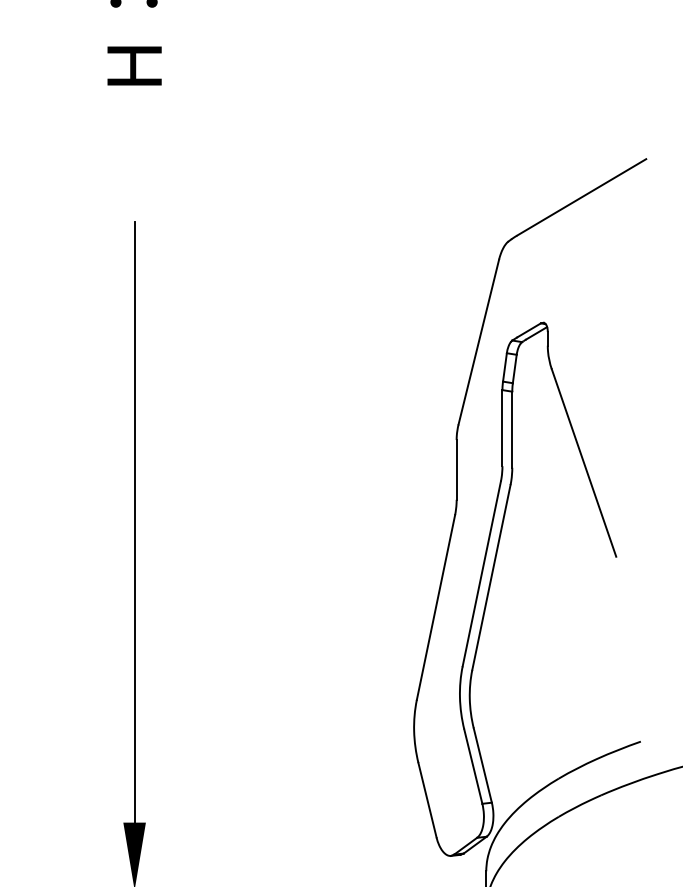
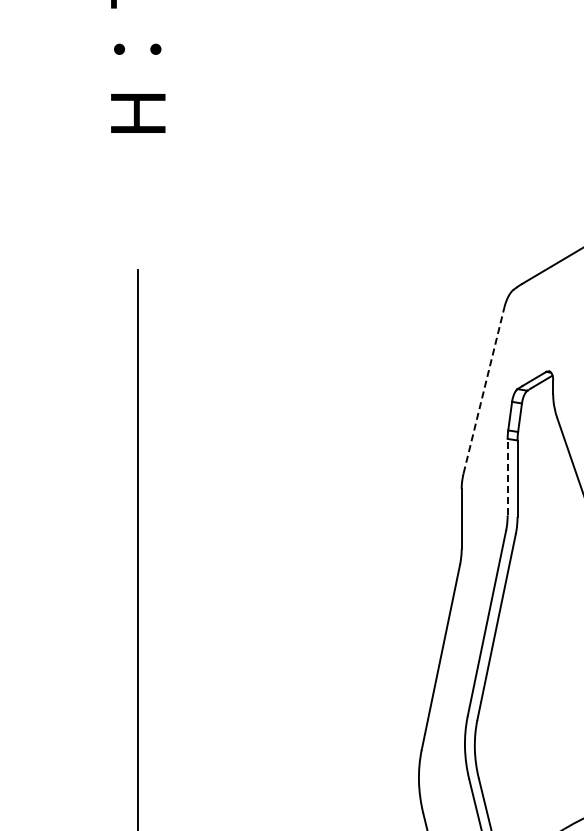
line: (478, 342) -> (483, 391), solid -> dashed
line: (502, 427) -> (507, 476), solid -> dashed

